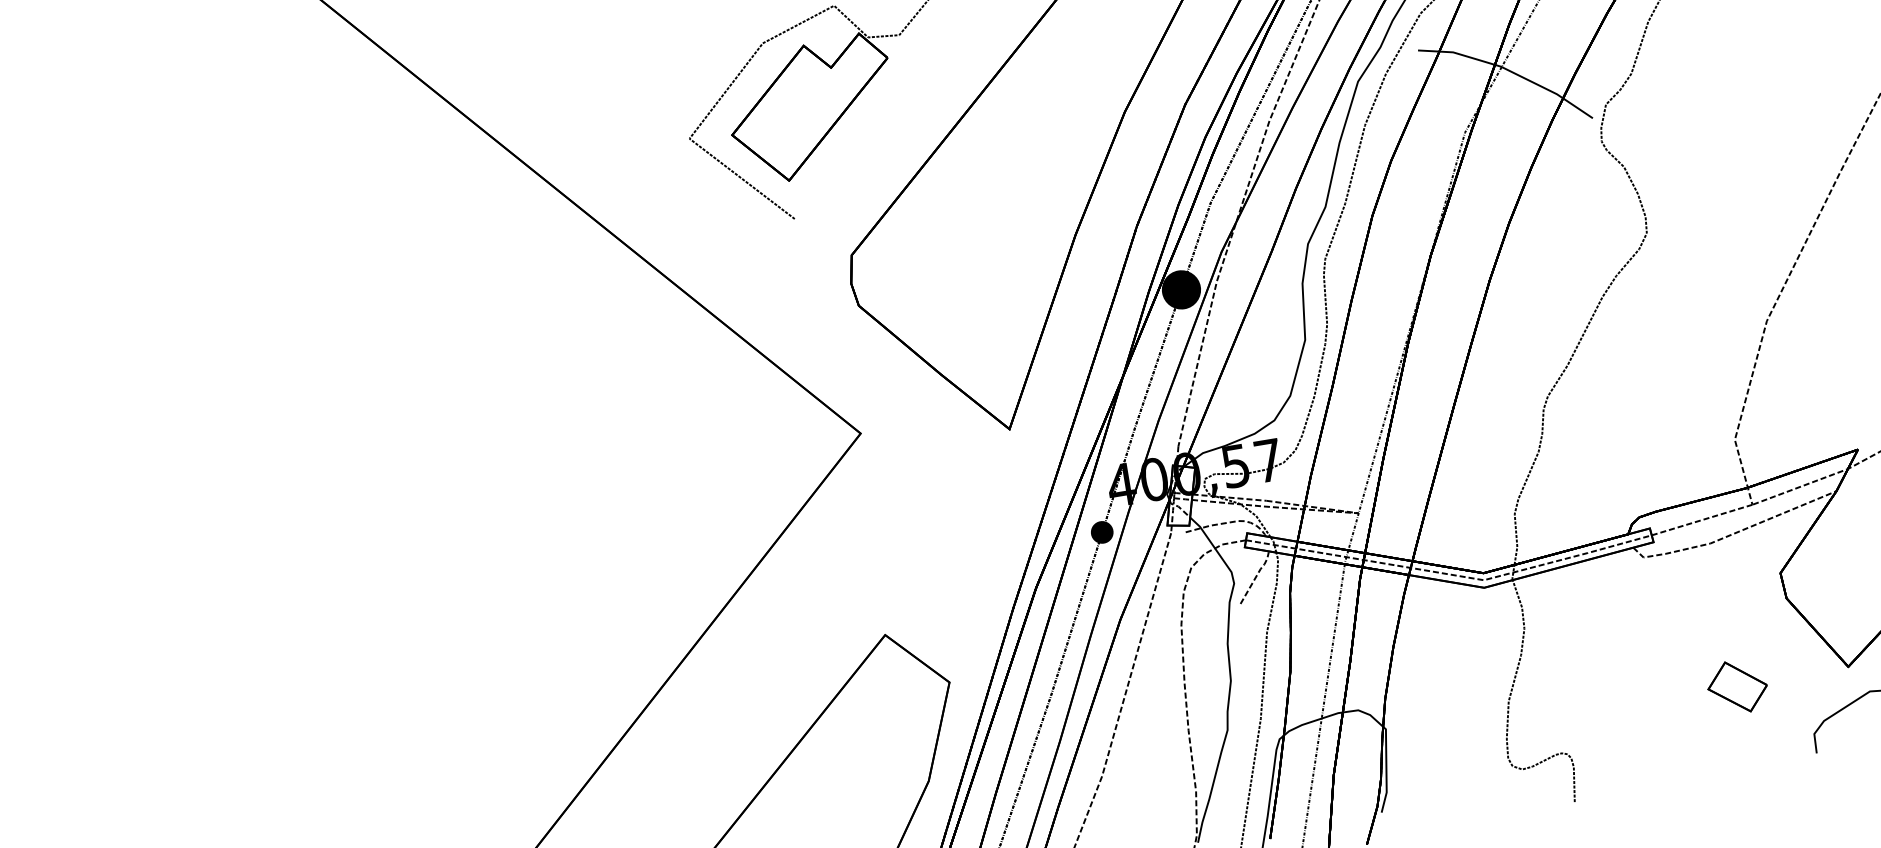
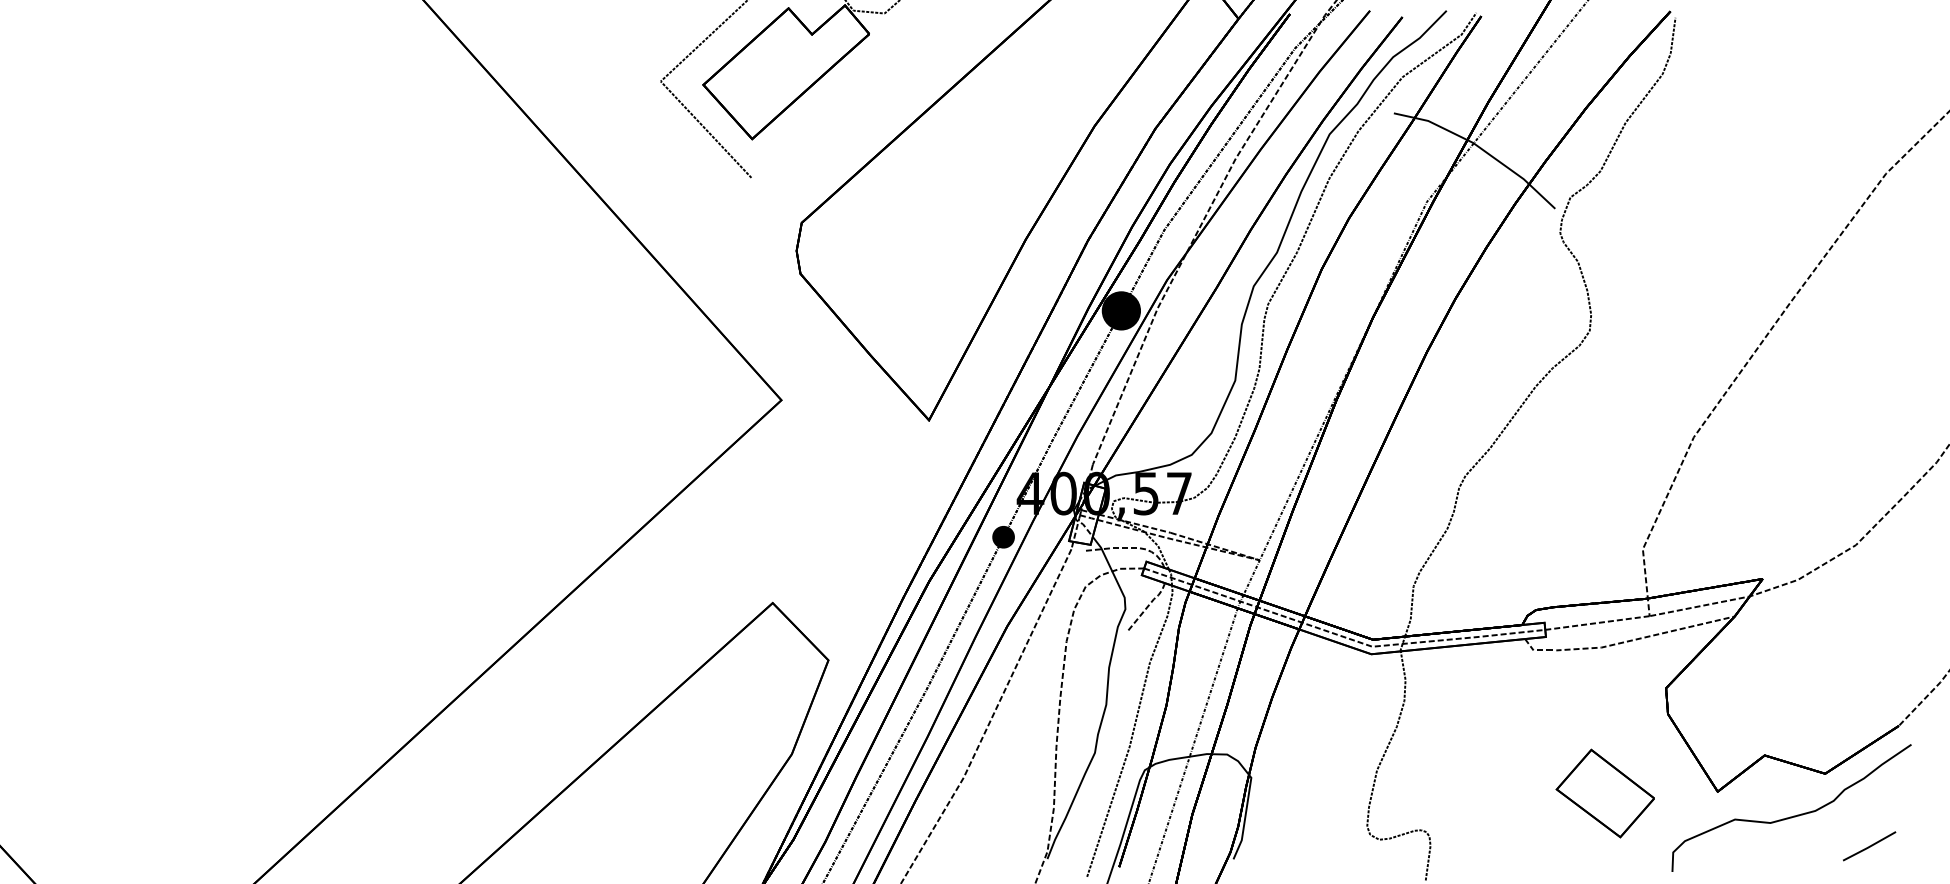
part: (1736, 687) -> (1604, 793), size x1.67

